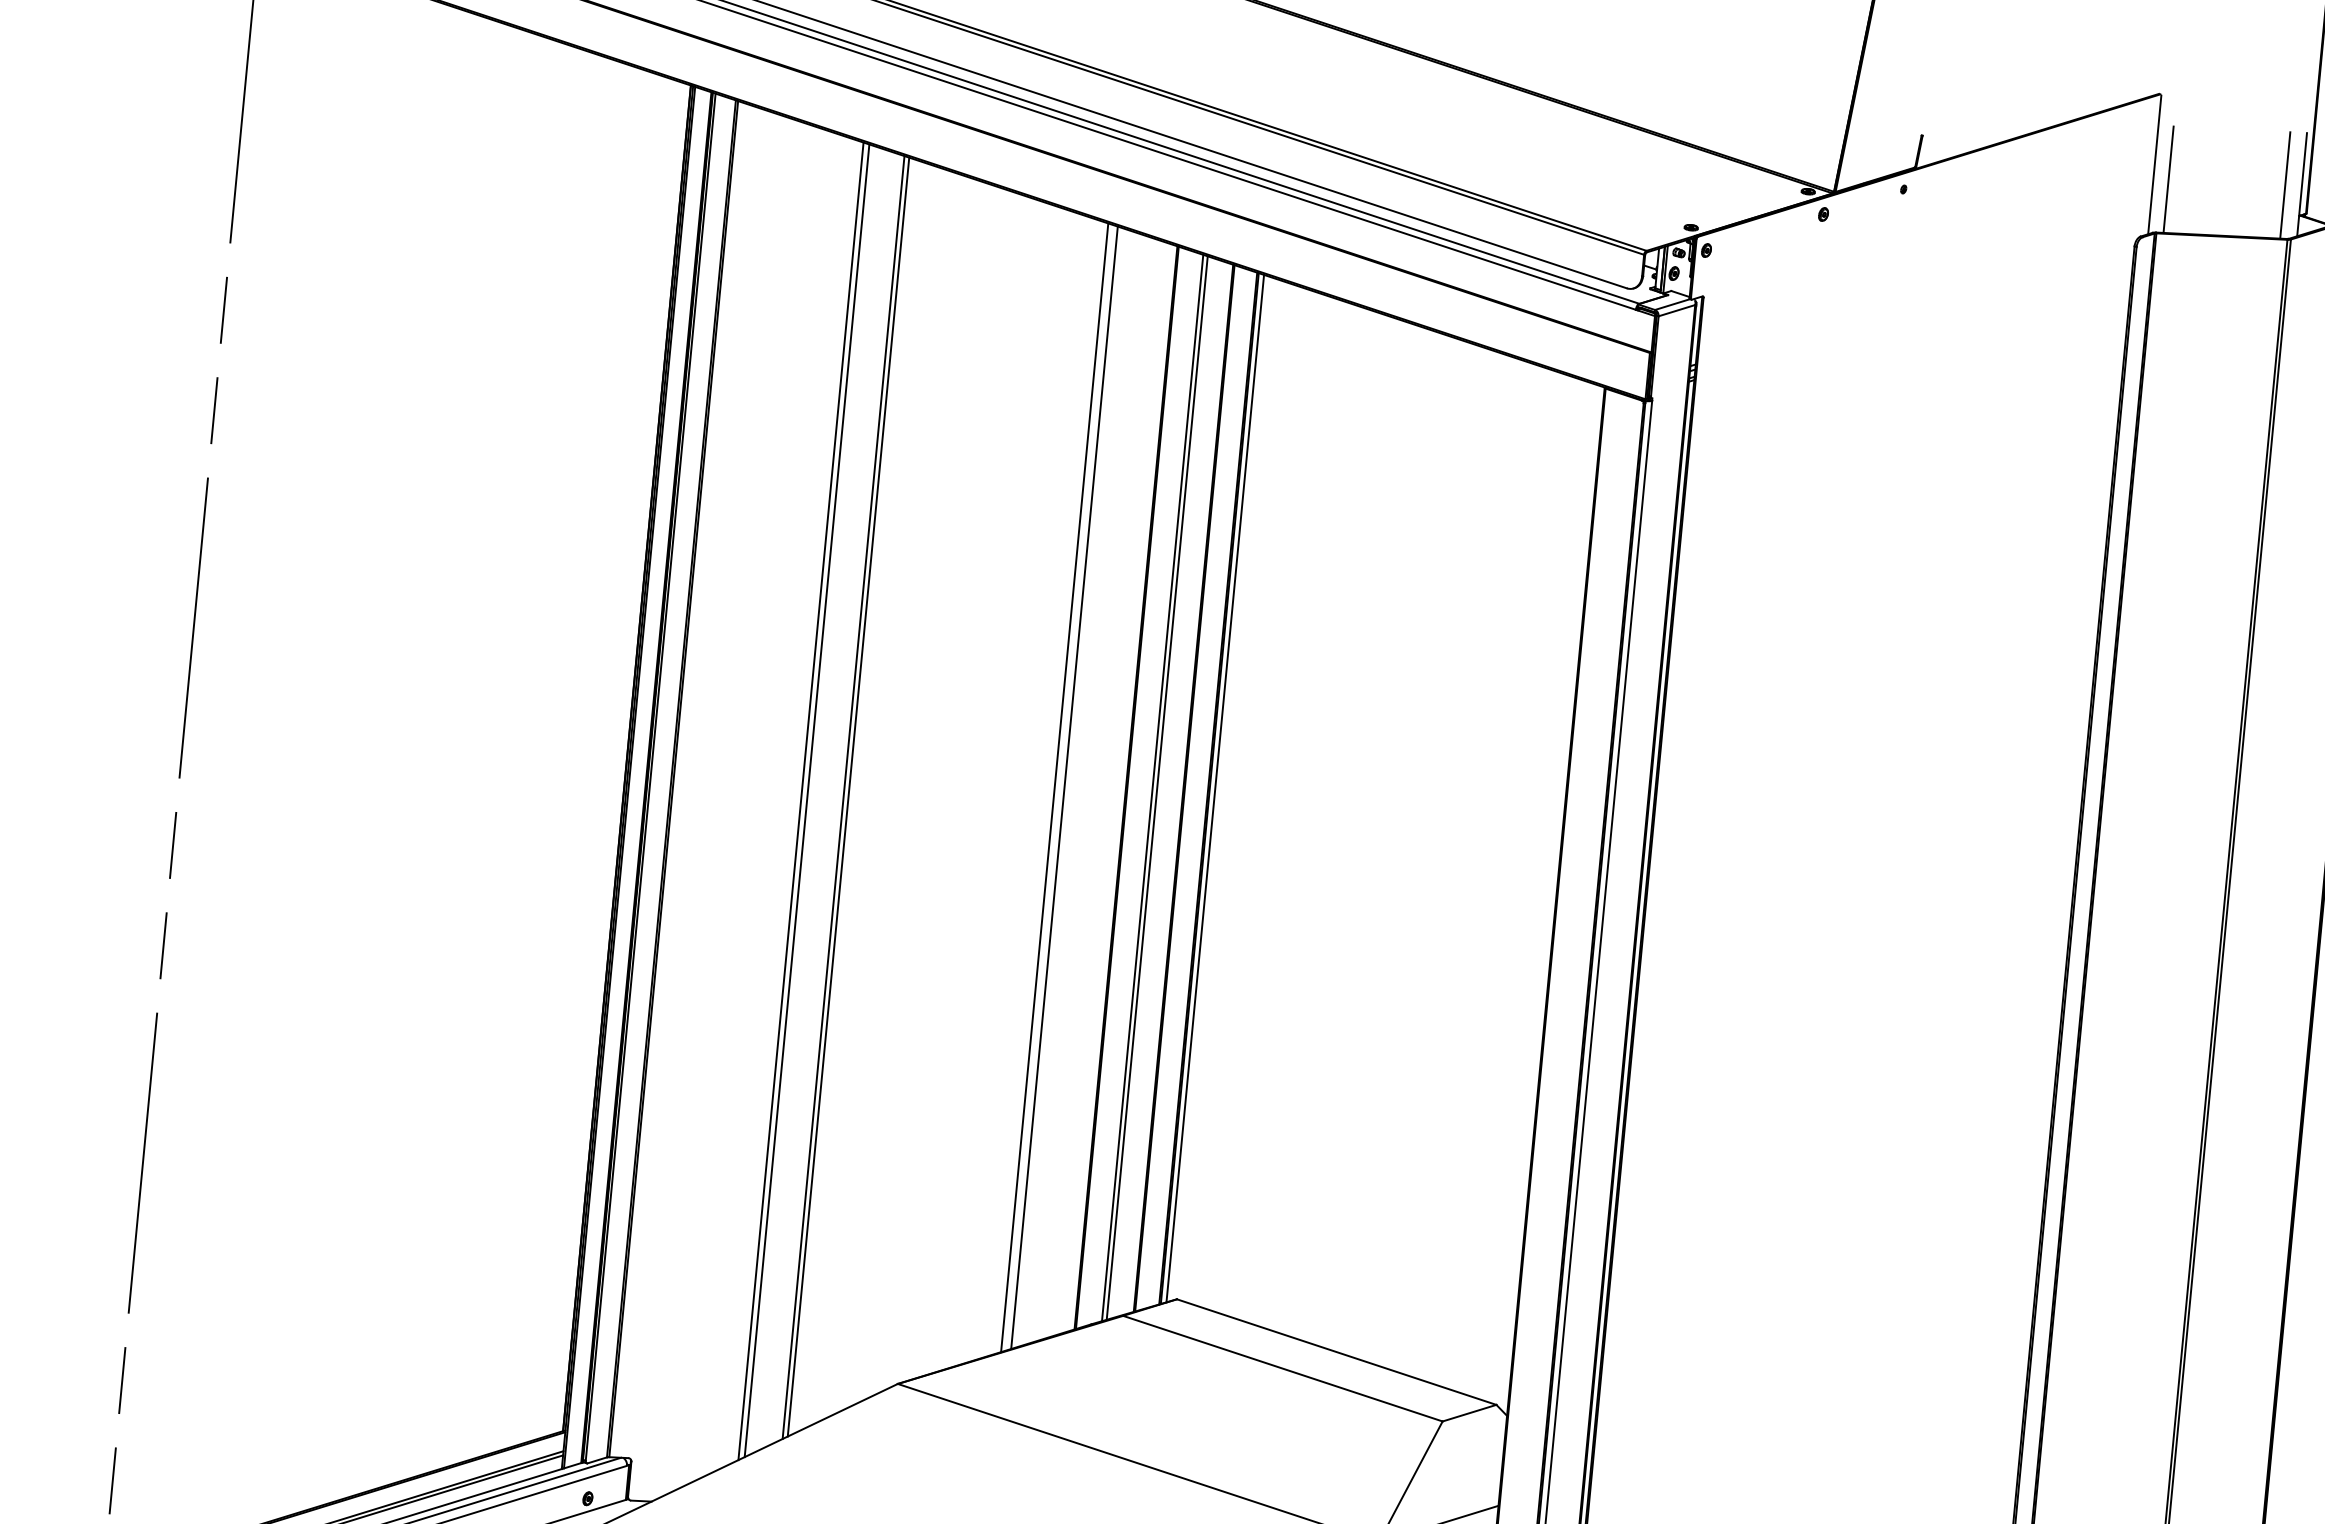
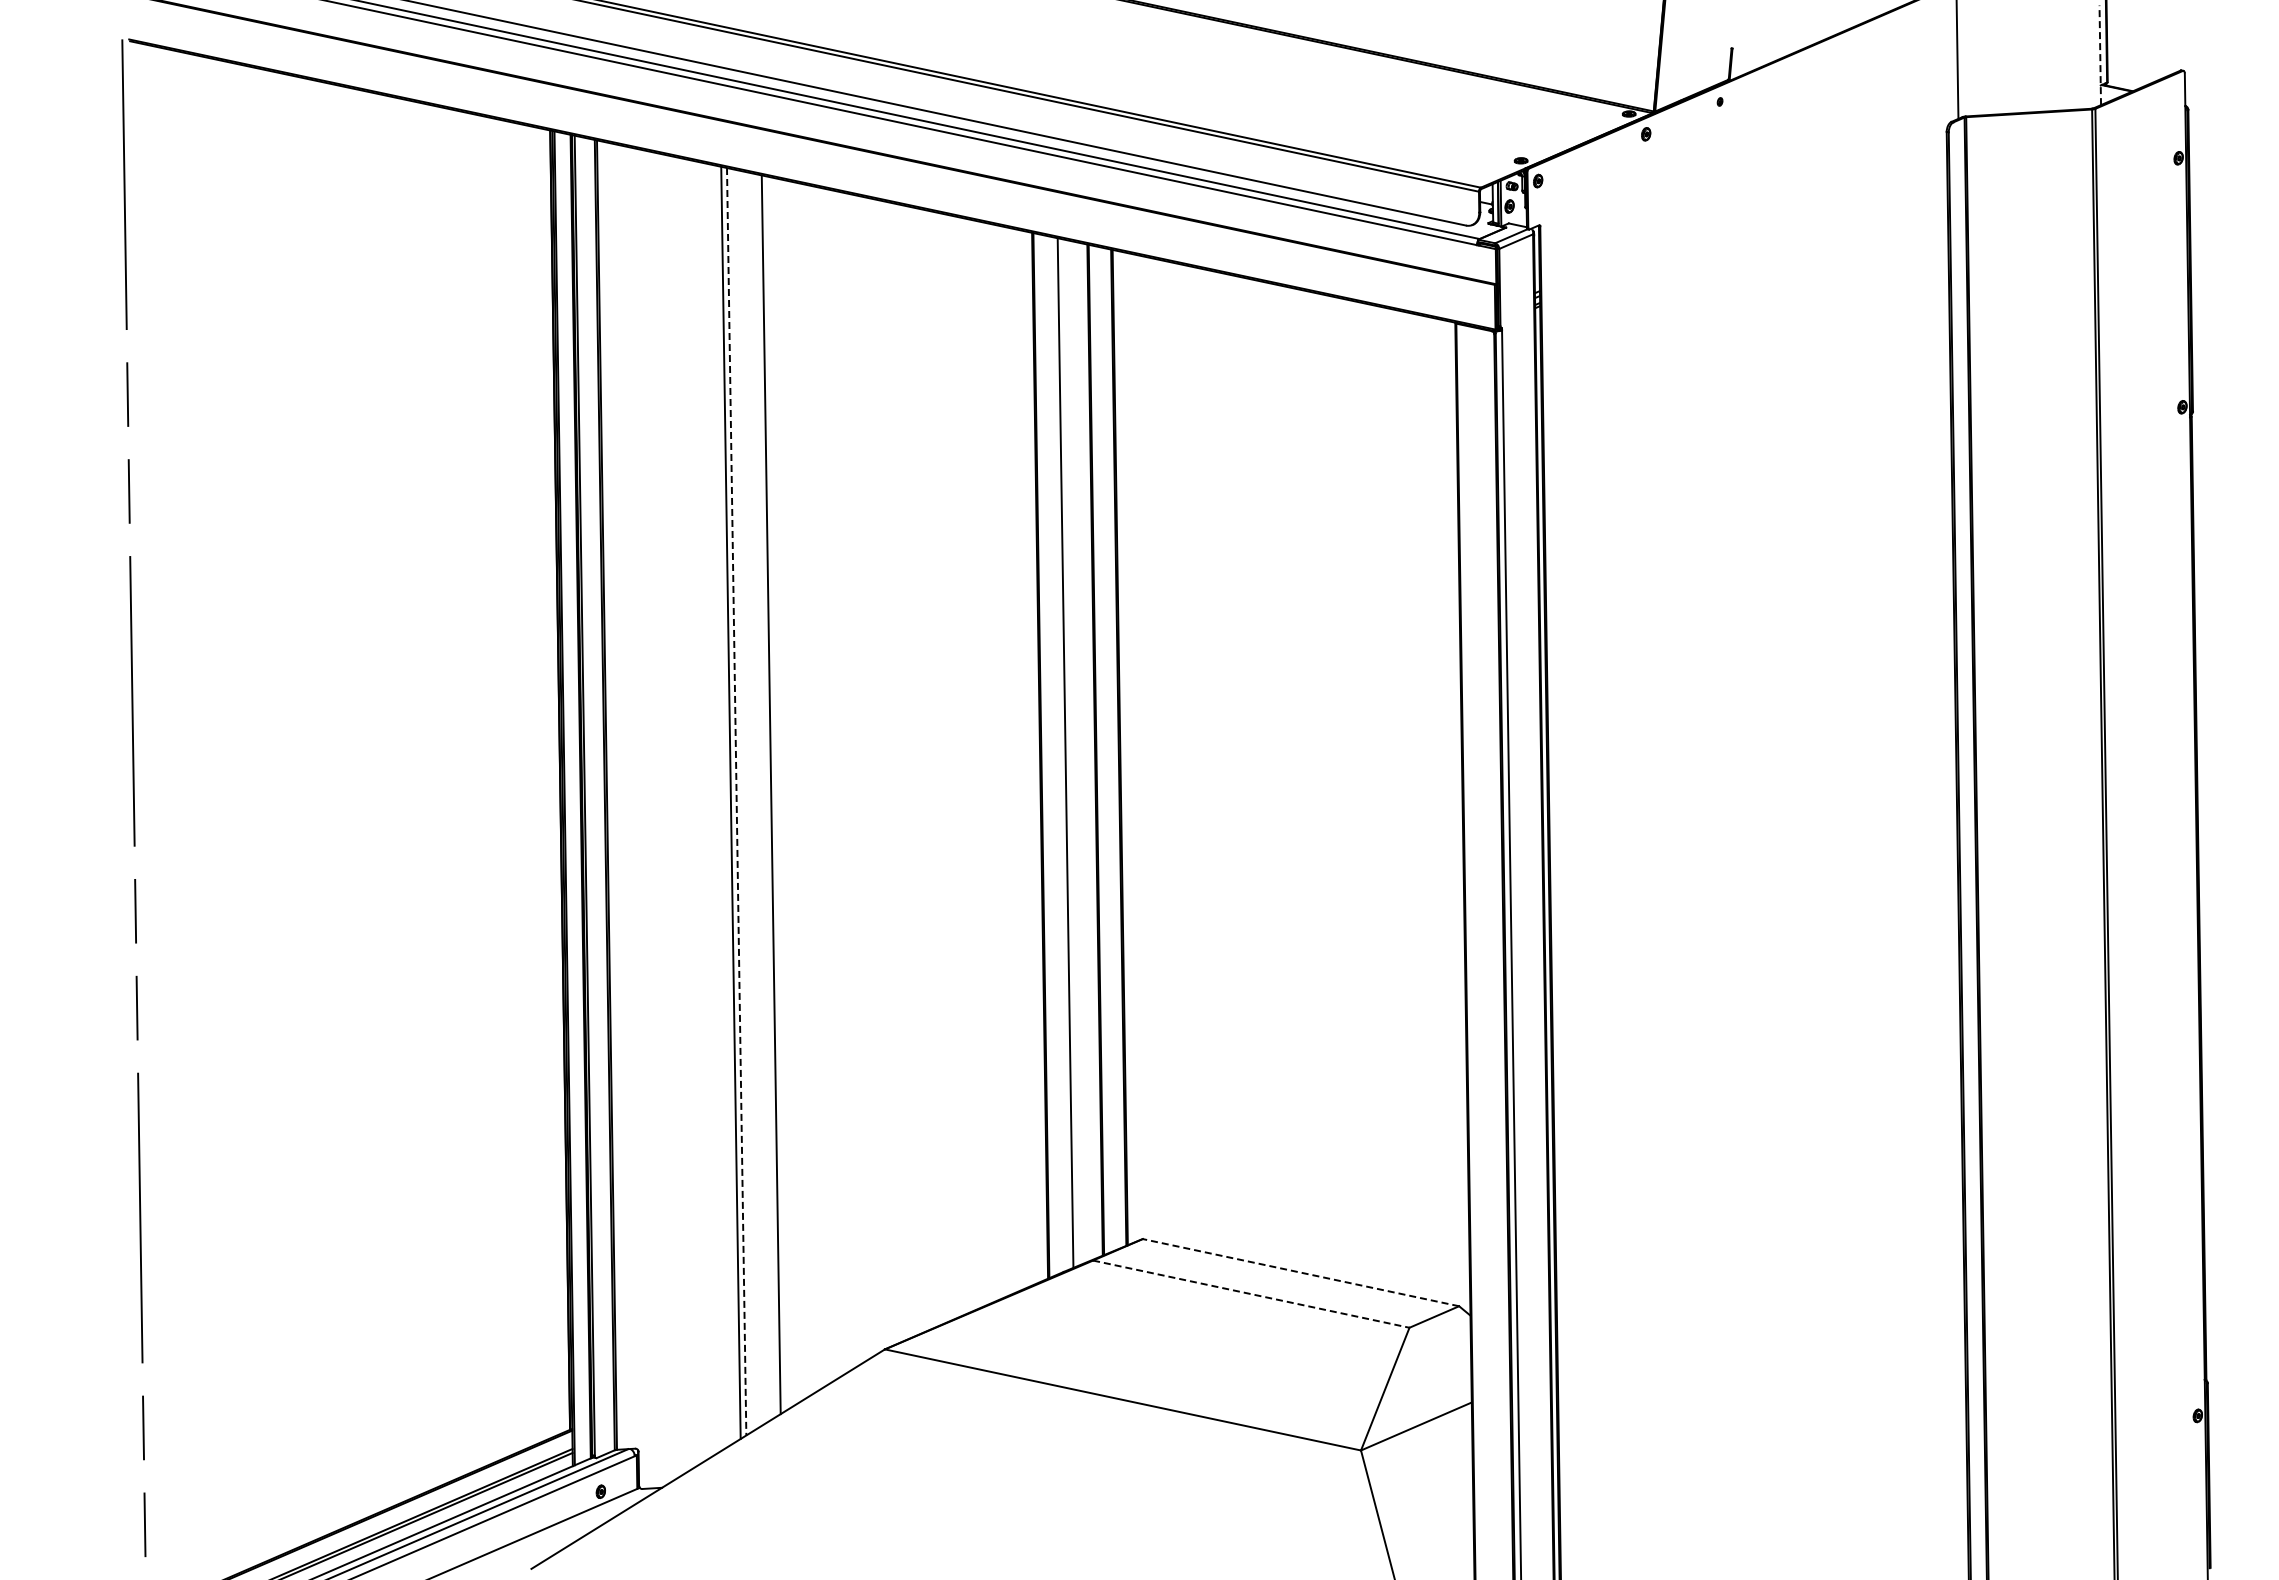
line: (2167, 179) -> (1971, 64), removed
line: (2302, 184) -> (2100, 55), solid -> dashed
line: (2285, 185) -> (2084, 57), removed
line: (1156, 787) -> (1069, 752), removed
line: (1054, 788) -> (971, 763), removed
line: (1064, 788) -> (981, 762), removed
line: (1215, 789) -> (1125, 747), removed
line: (848, 796) -> (775, 793), removed
line: (806, 800) -> (736, 801), solid -> dashed
line: (1336, 1351) -> (1300, 1272), solid -> dashed
line: (1283, 1369) -> (1251, 1294), solid -> dashed

